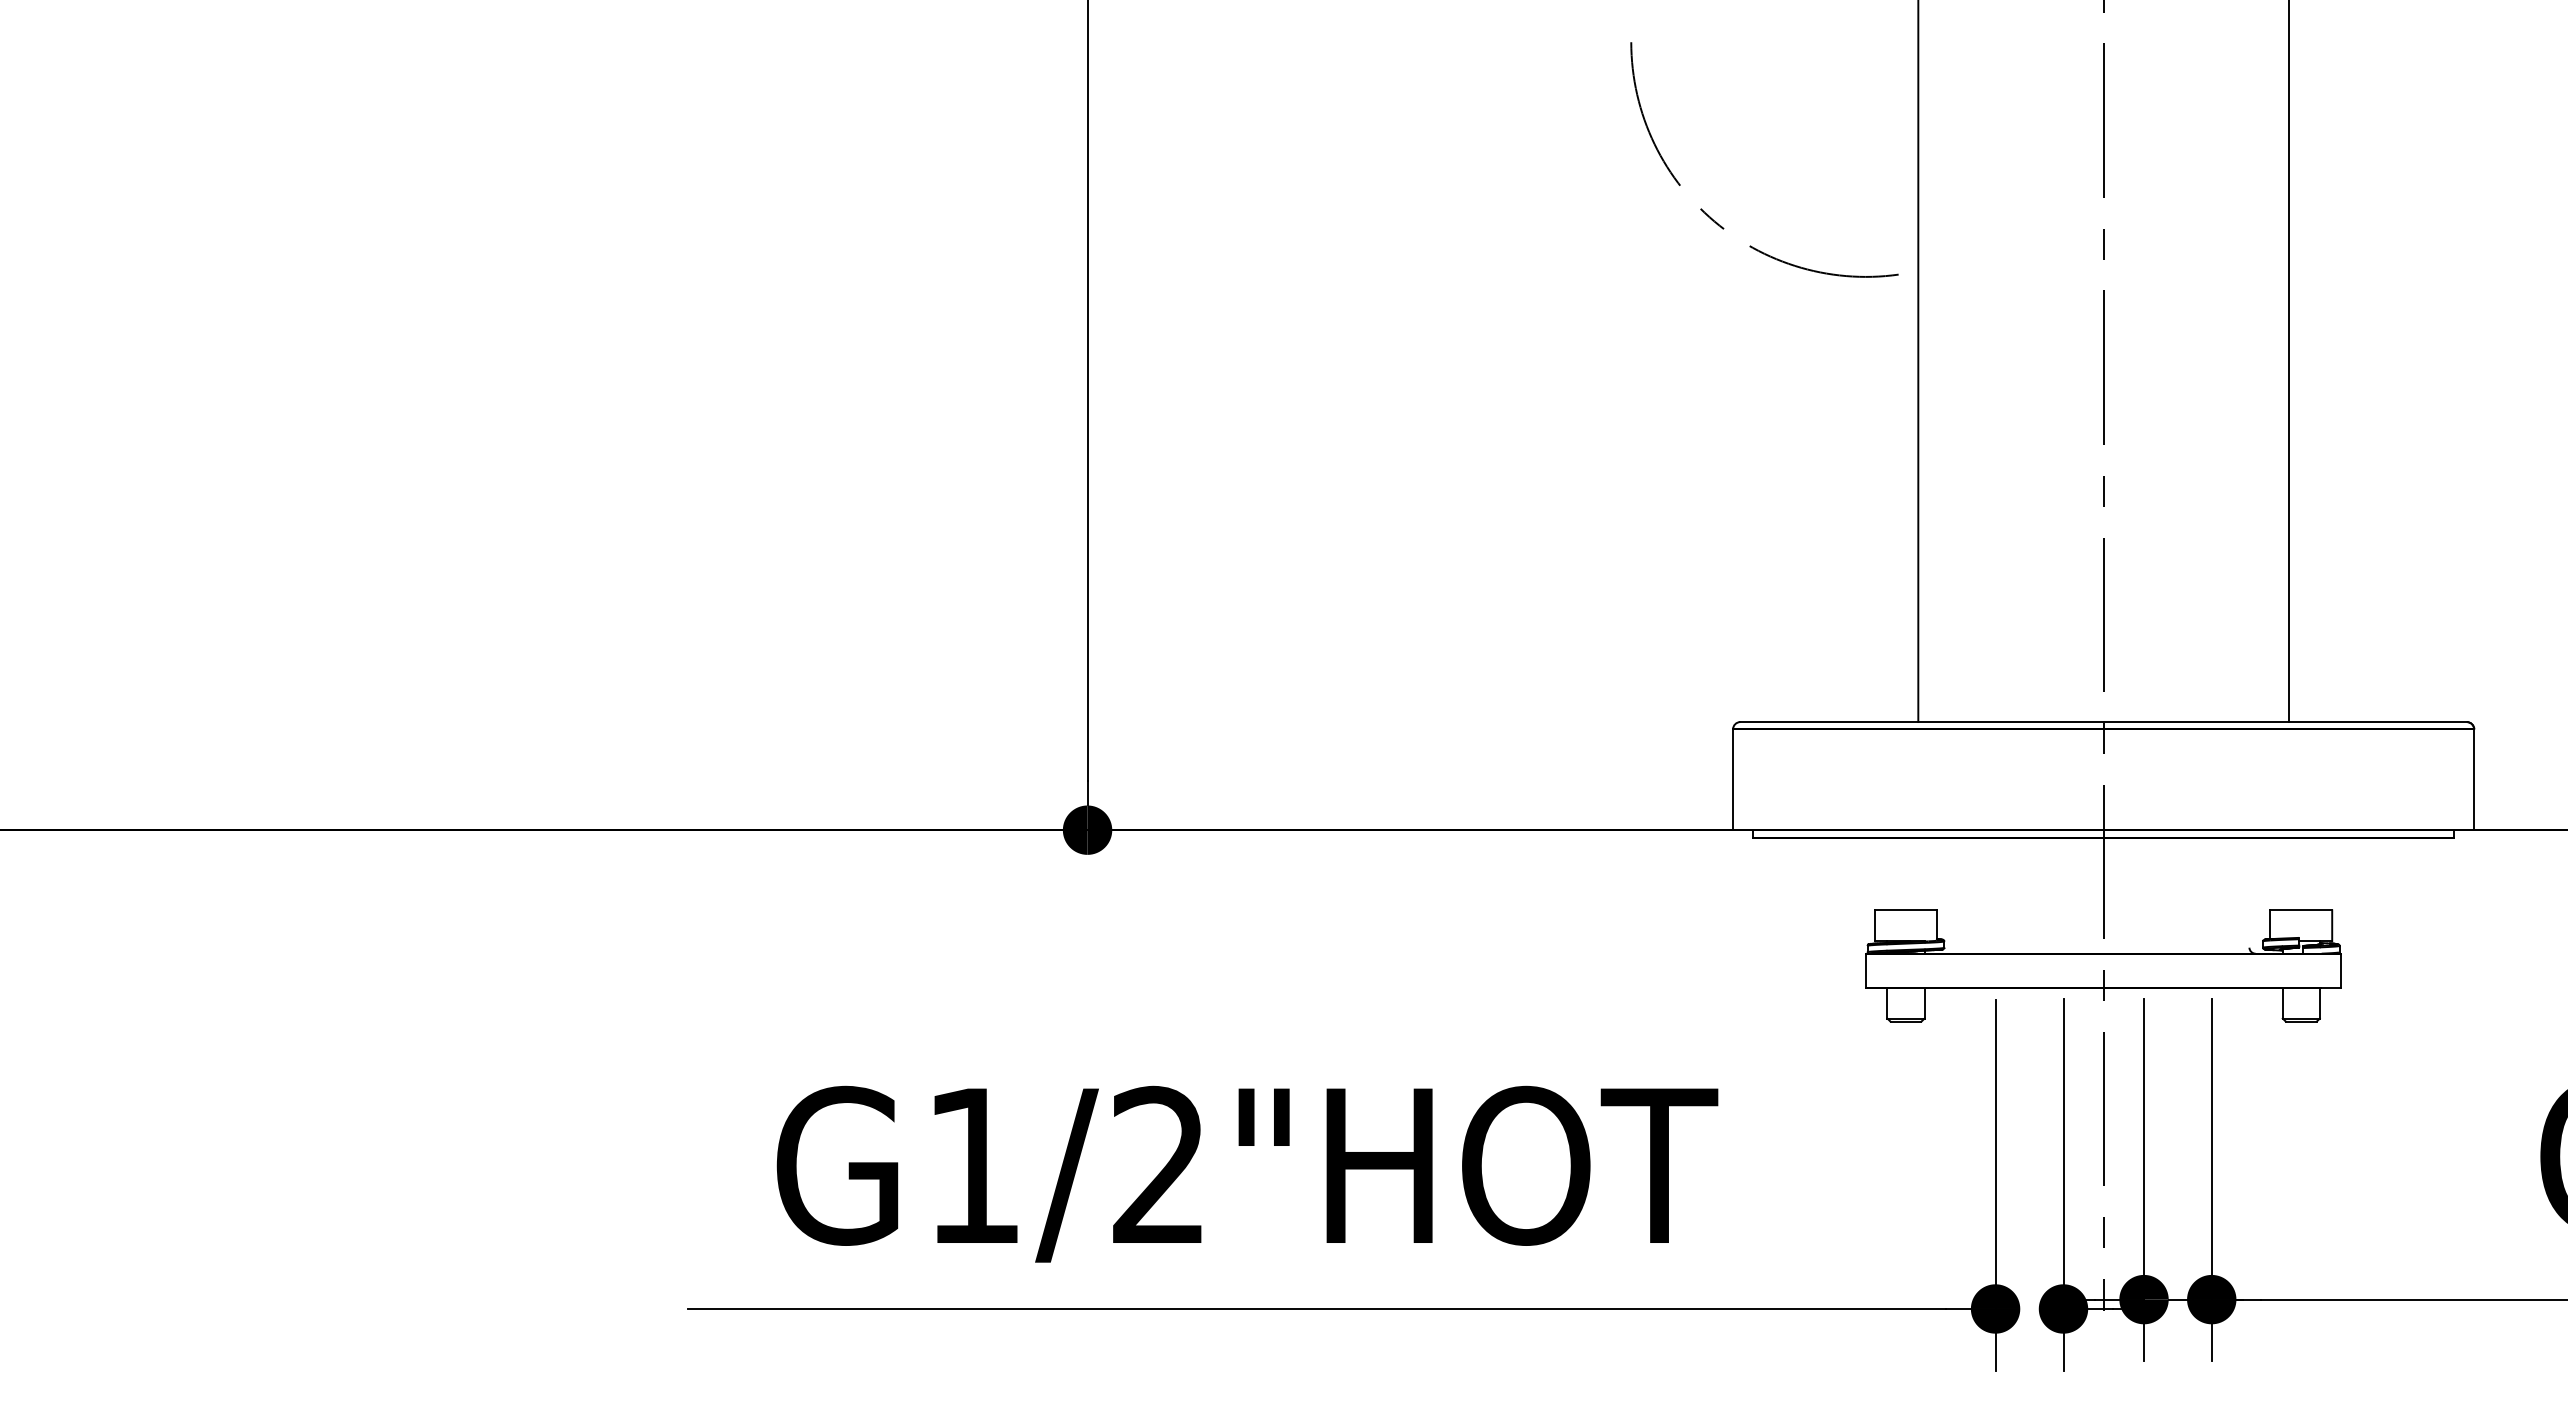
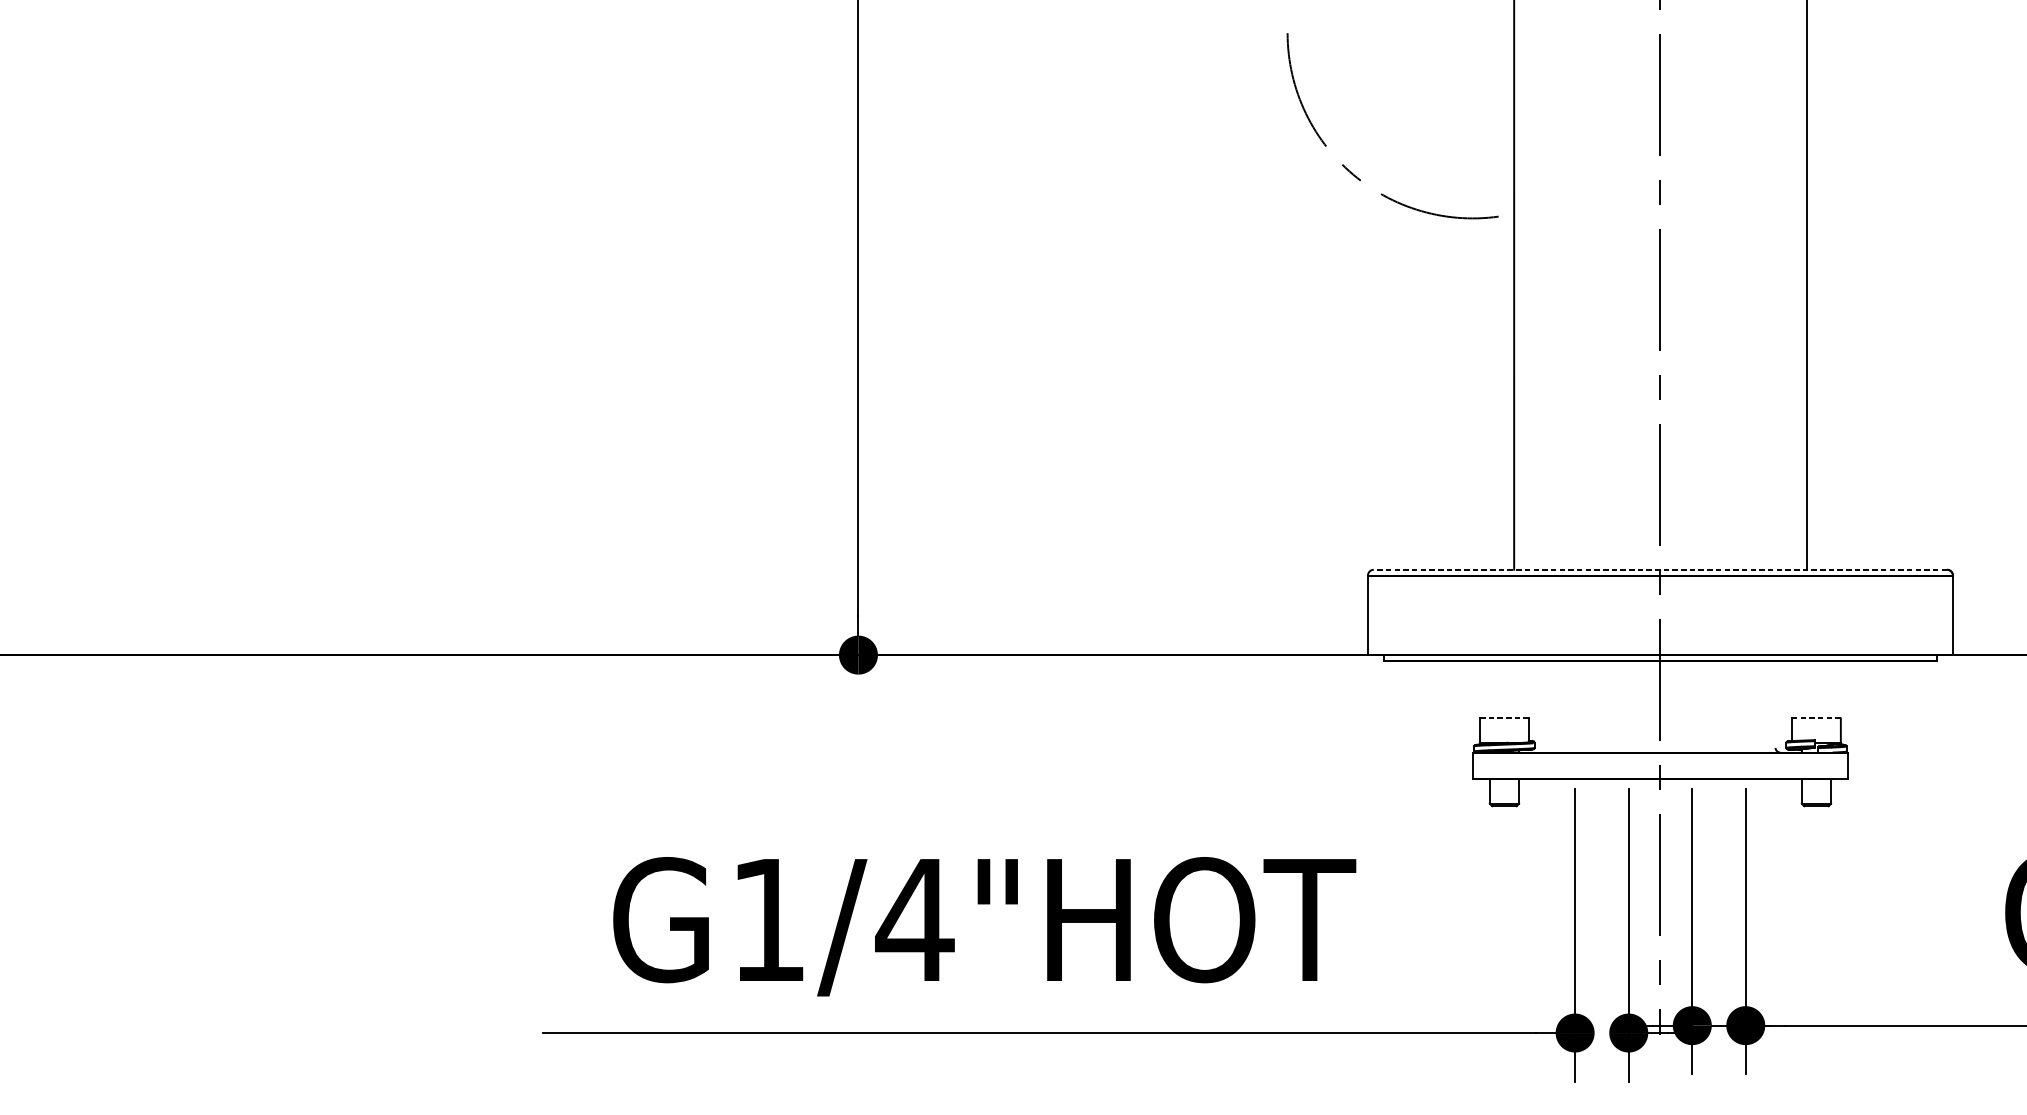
line: (2103, 722) -> (1660, 570), solid -> dashed
line: (1905, 910) -> (1504, 718), solid -> dashed
line: (2301, 910) -> (1816, 718), solid -> dashed
text: (1158, 1163) -> (914, 918), G1/2"HOT -> G1/4"HOT

